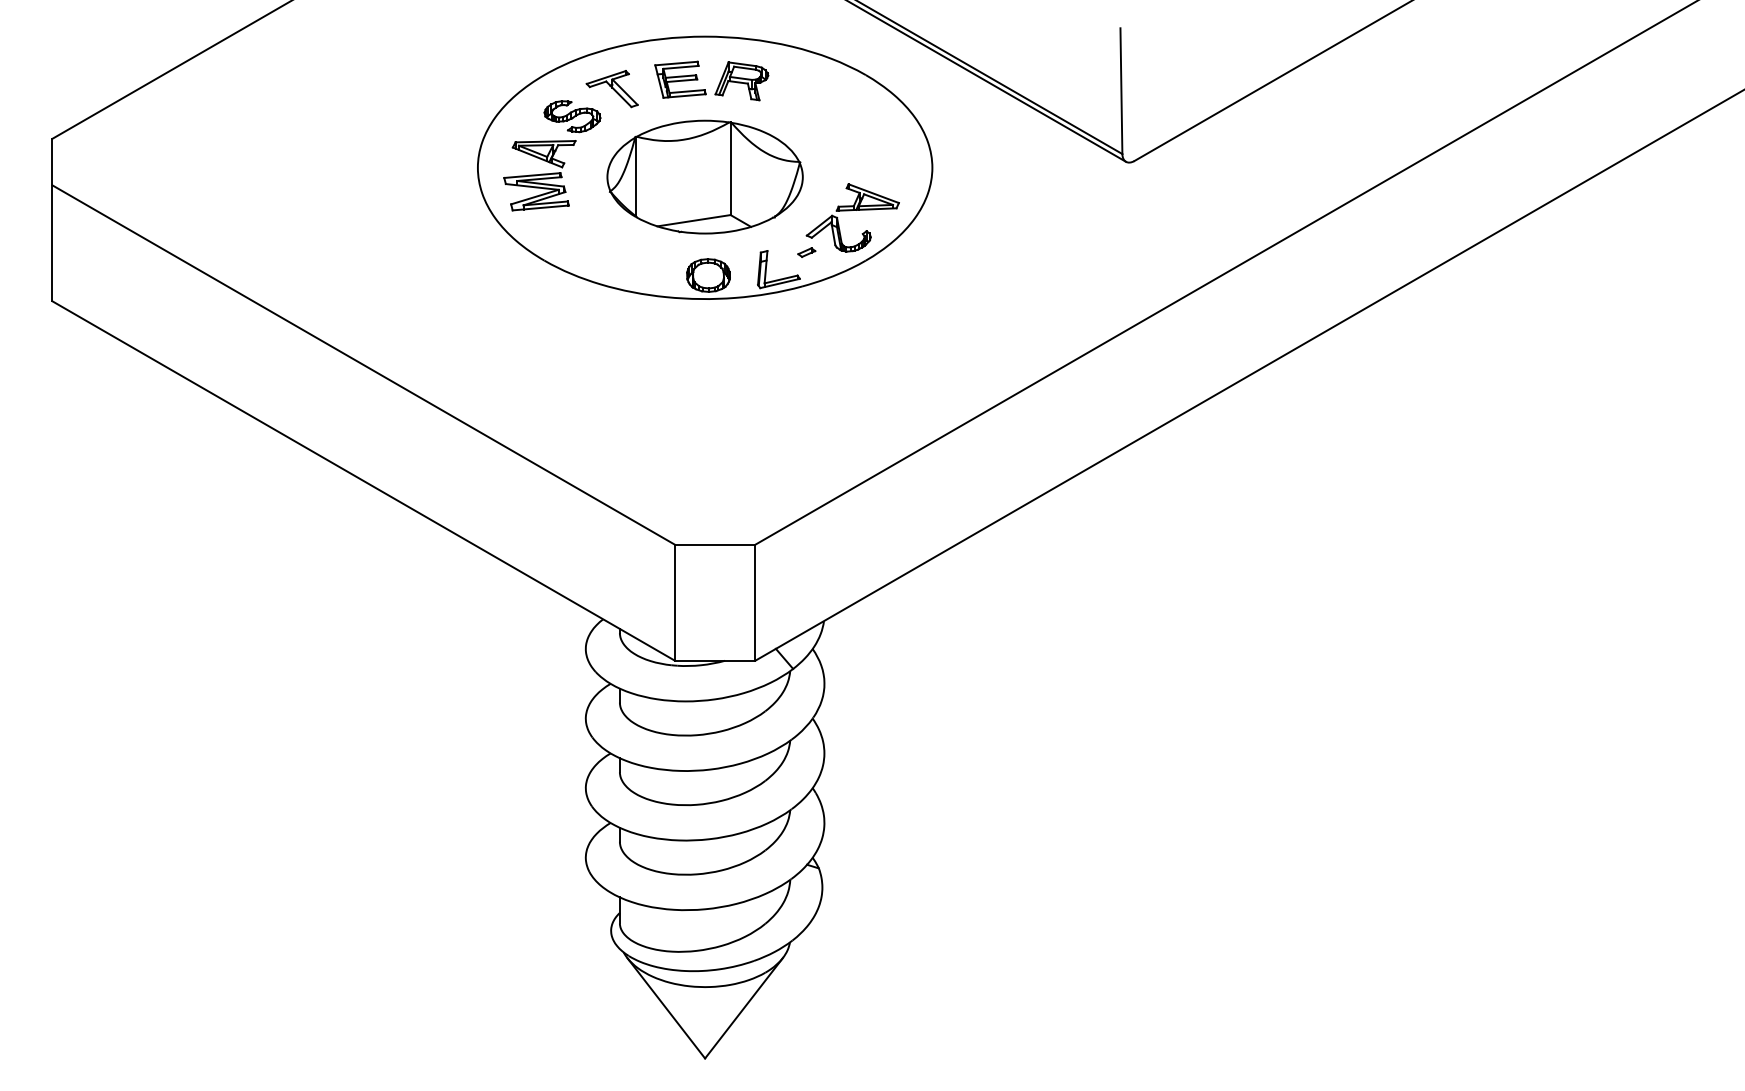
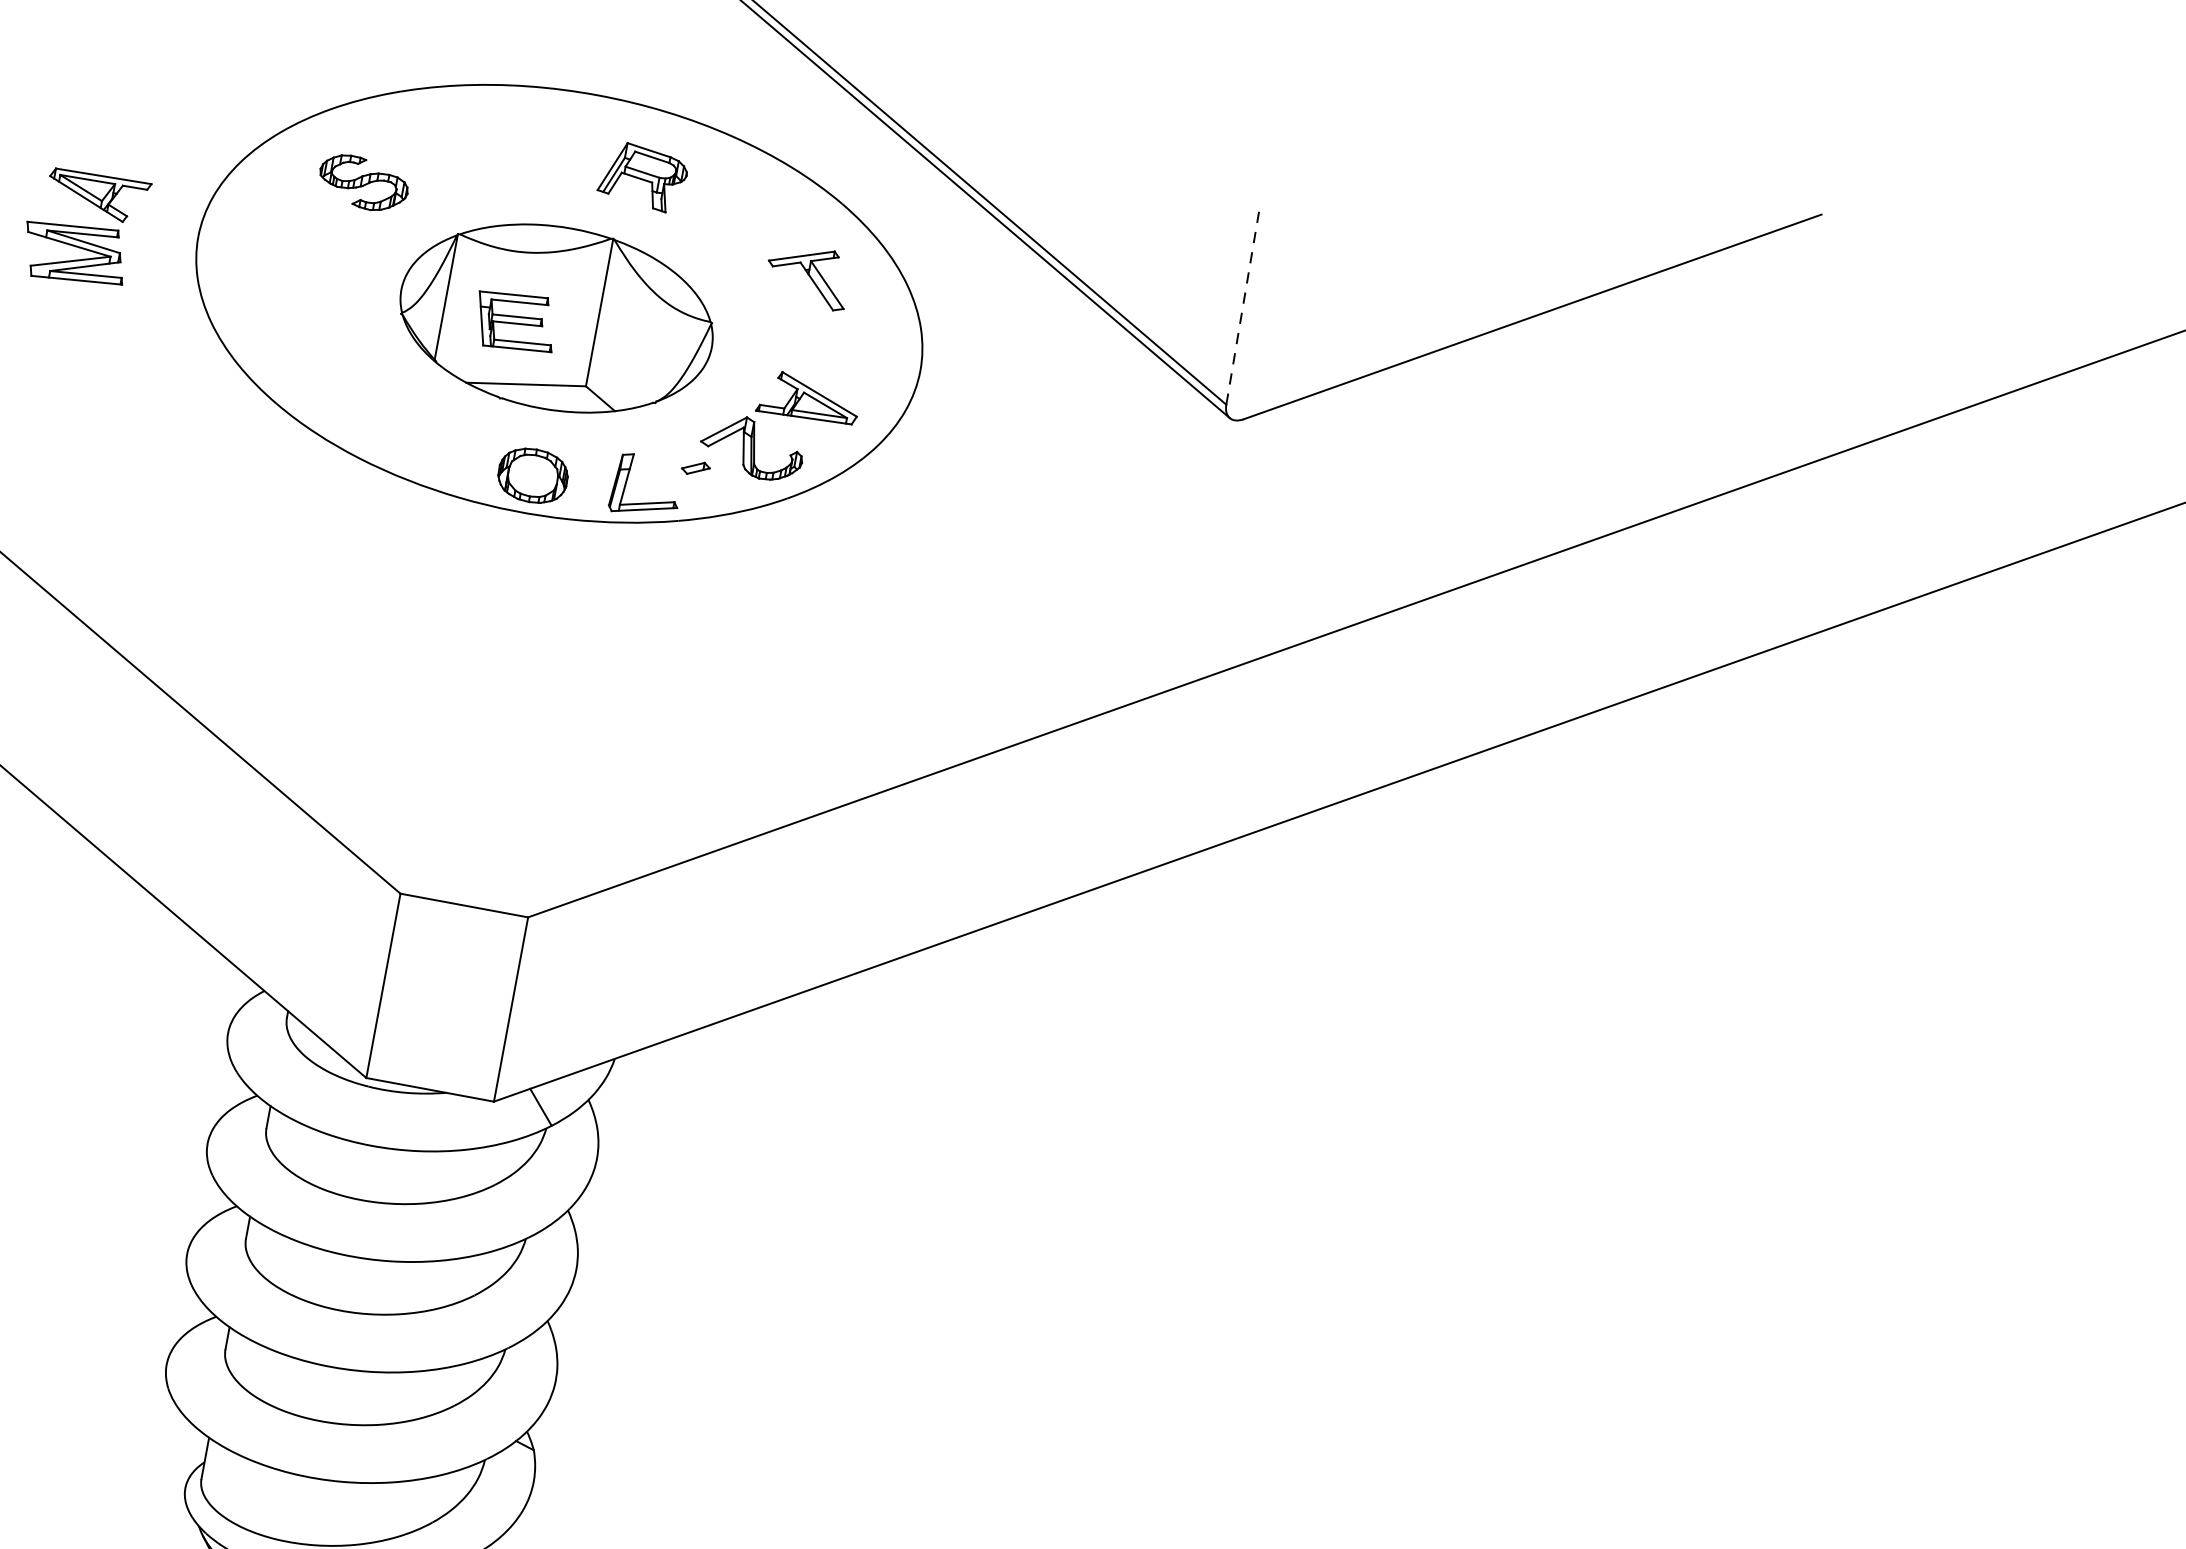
part: (680, 79) -> (515, 321), moved
part: (611, 89) -> (806, 276), moved
line: (1121, 91) -> (1243, 305), solid -> dashed
part: (539, 175) -> (84, 228), moved

